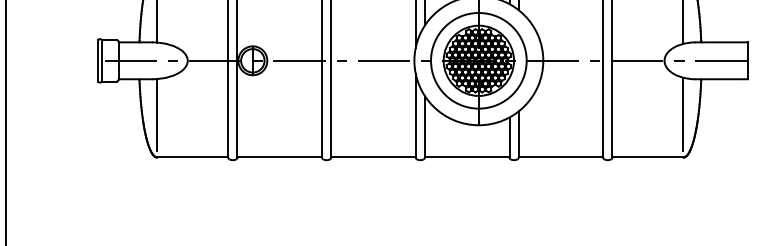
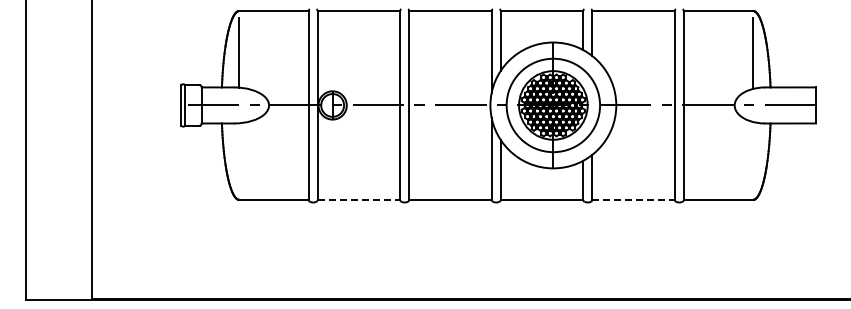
line: (683, 114) -> (753, 157), removed
line: (157, 115) -> (239, 158), removed
line: (280, 157) -> (359, 199), solid -> dashed
line: (561, 157) -> (634, 199), solid -> dashed

